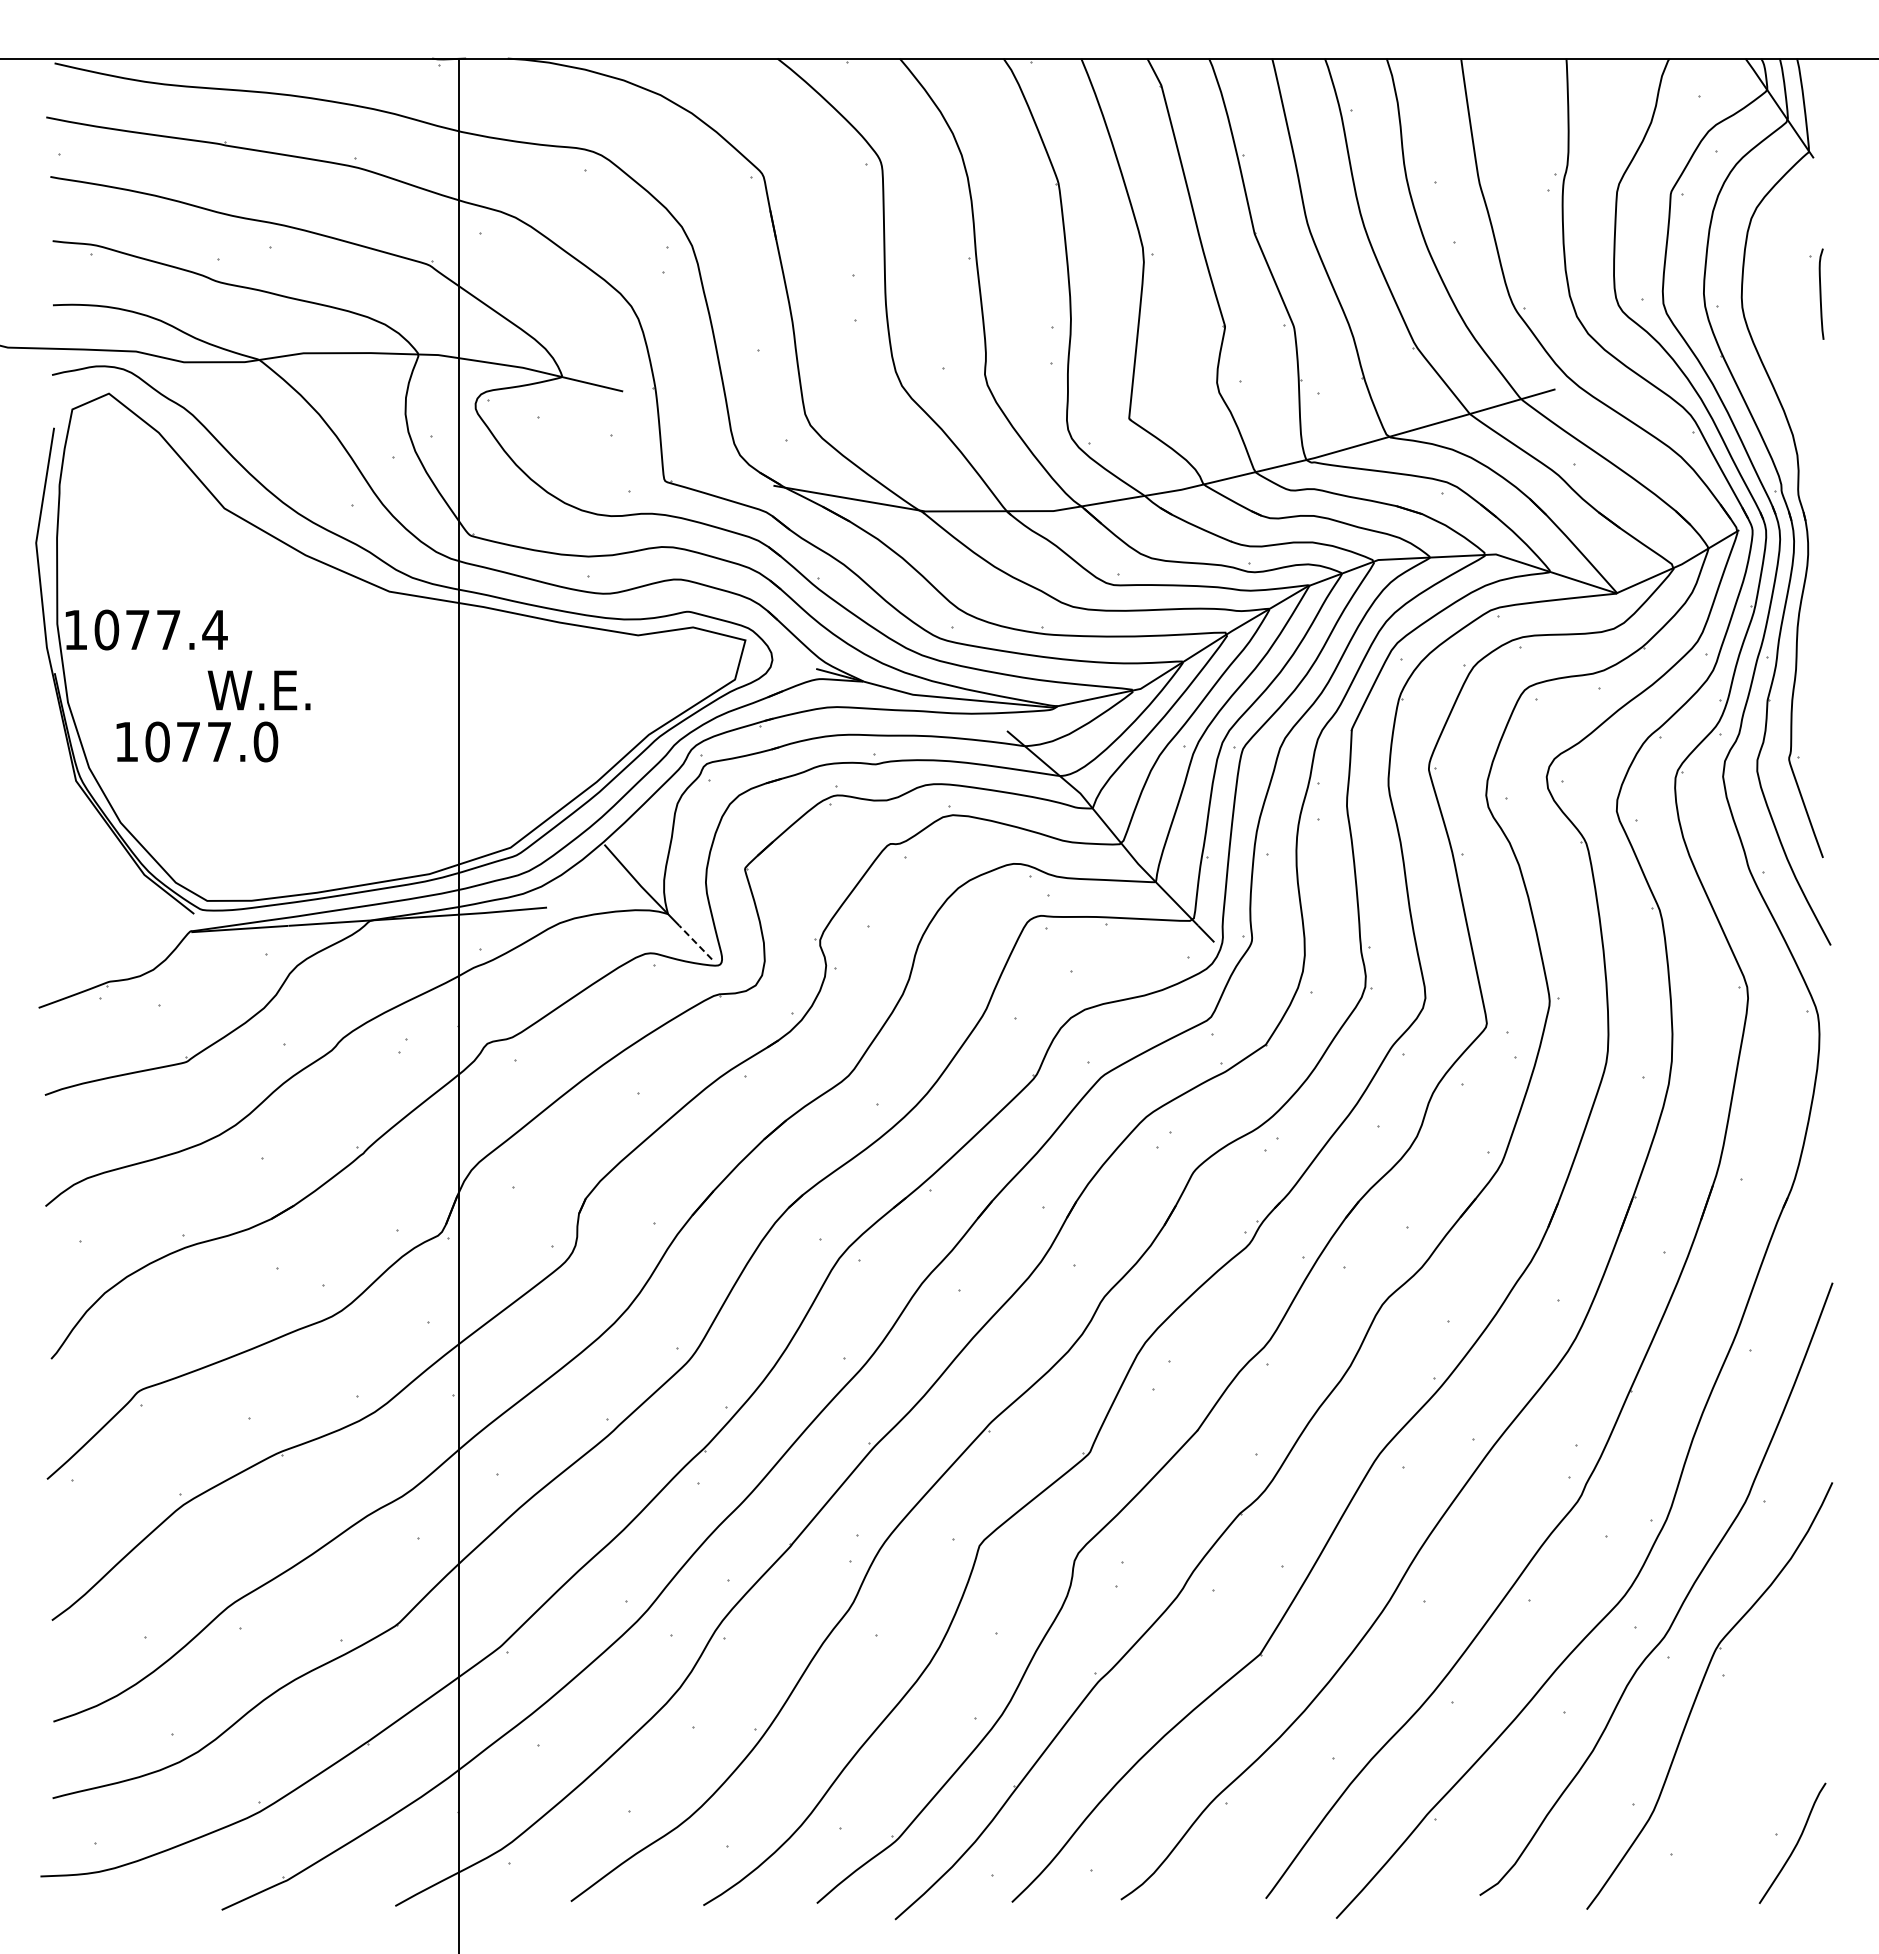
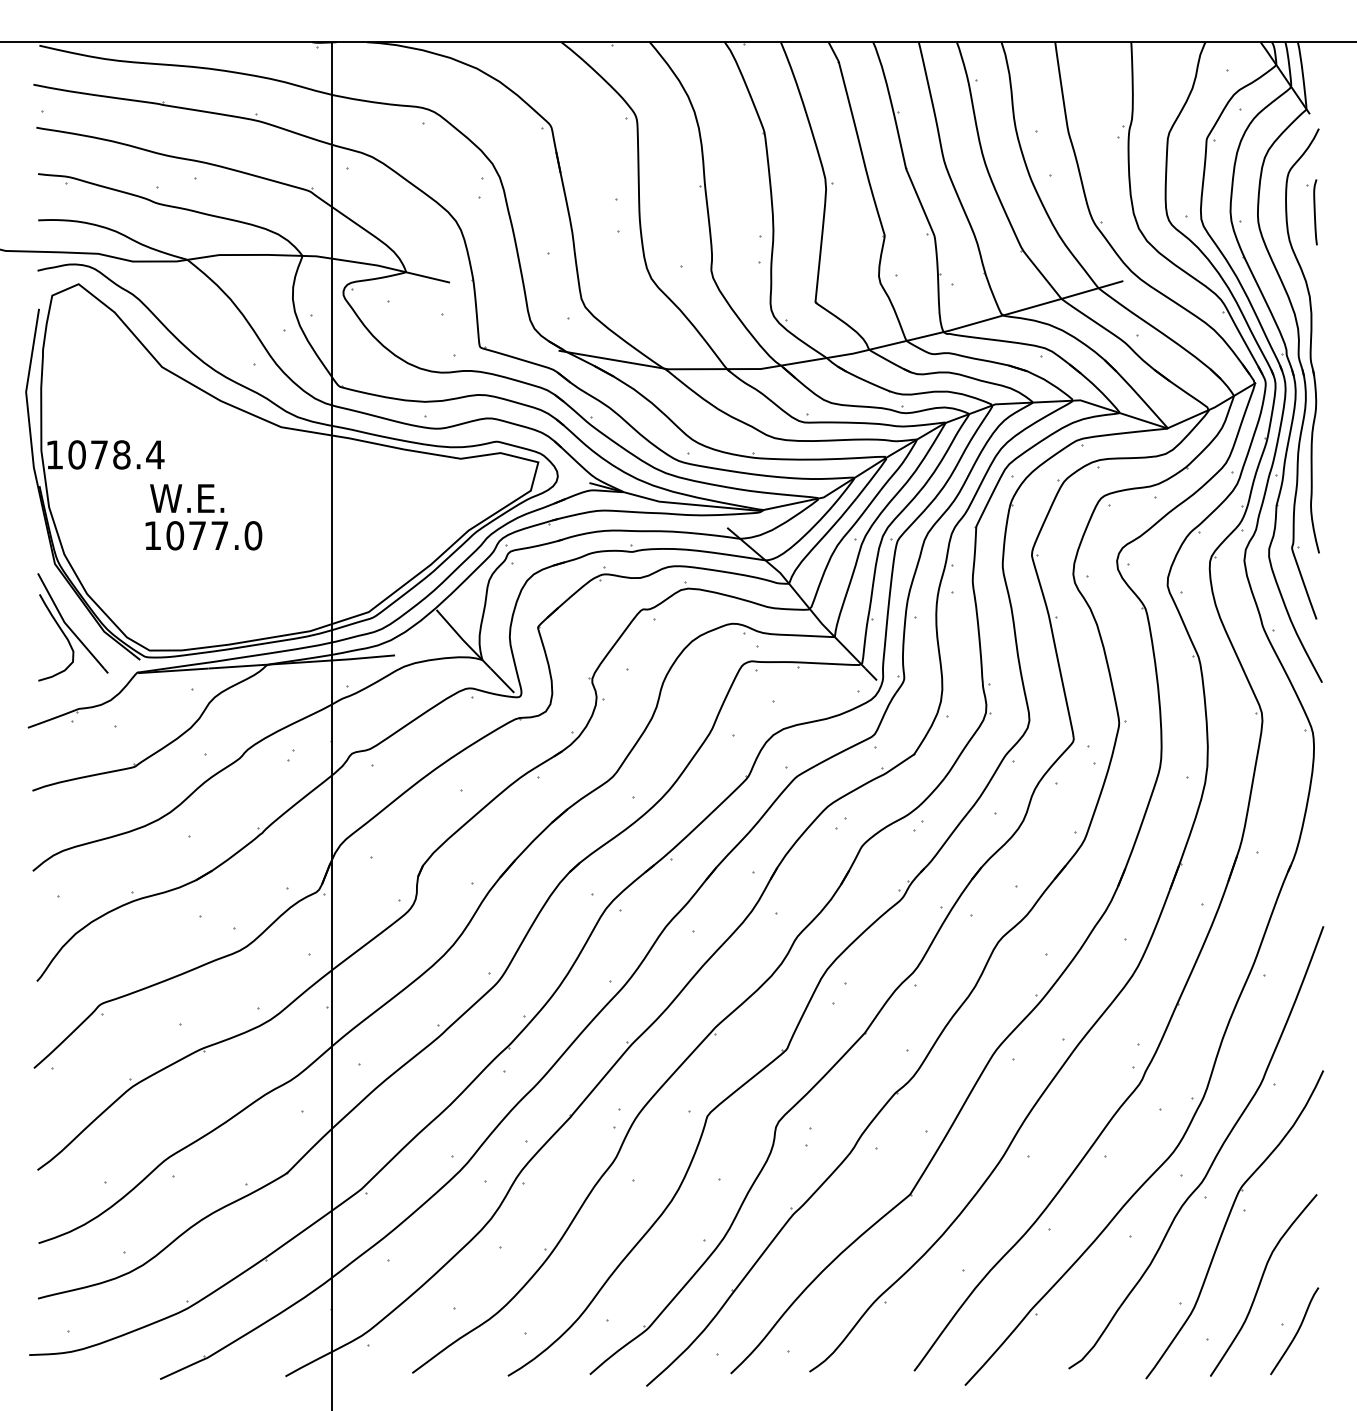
part: (1814, 472) -> (1310, 341), added
text: (168, 629) -> (121, 454), 1077.4 -> 1078.4
text: (197, 741) -> (204, 535), moved
part: (101, 868) -> (73, 627), added
line: (695, 942) -> (502, 680), dashed -> solid
curve: (1745, 1778) -> (1260, 1284), added

